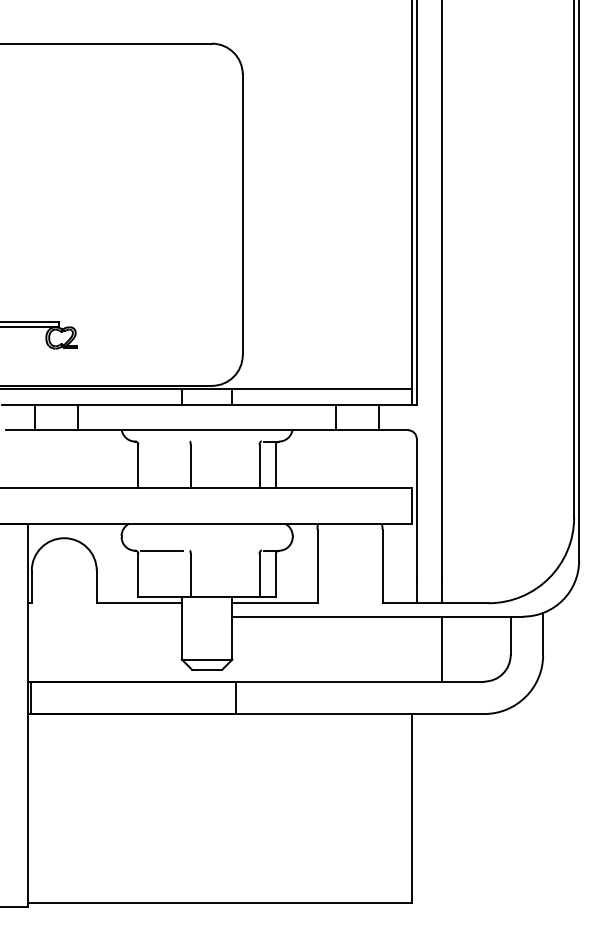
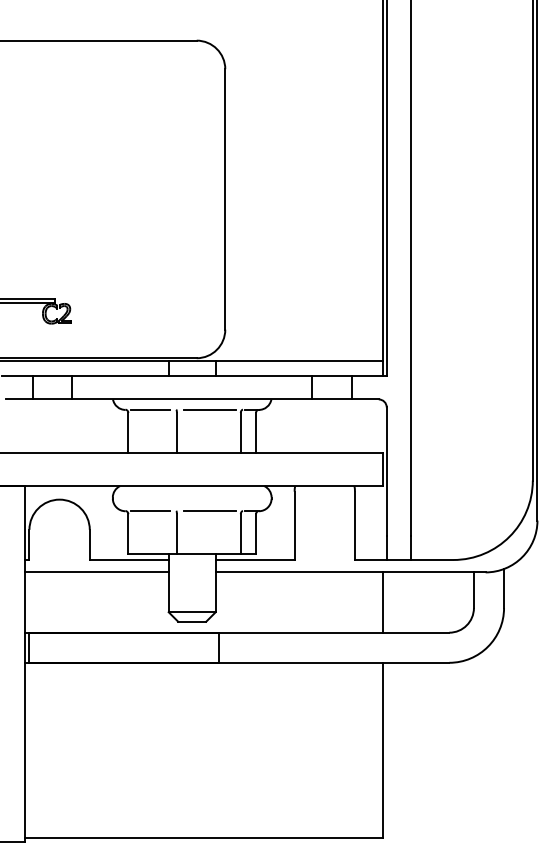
line: (161, 441) -> (149, 409), added
line: (226, 441) -> (210, 409), added
line: (226, 550) -> (210, 511), added
line: (104, 616) -> (96, 572), added
line: (442, 648) -> (382, 601), moved

